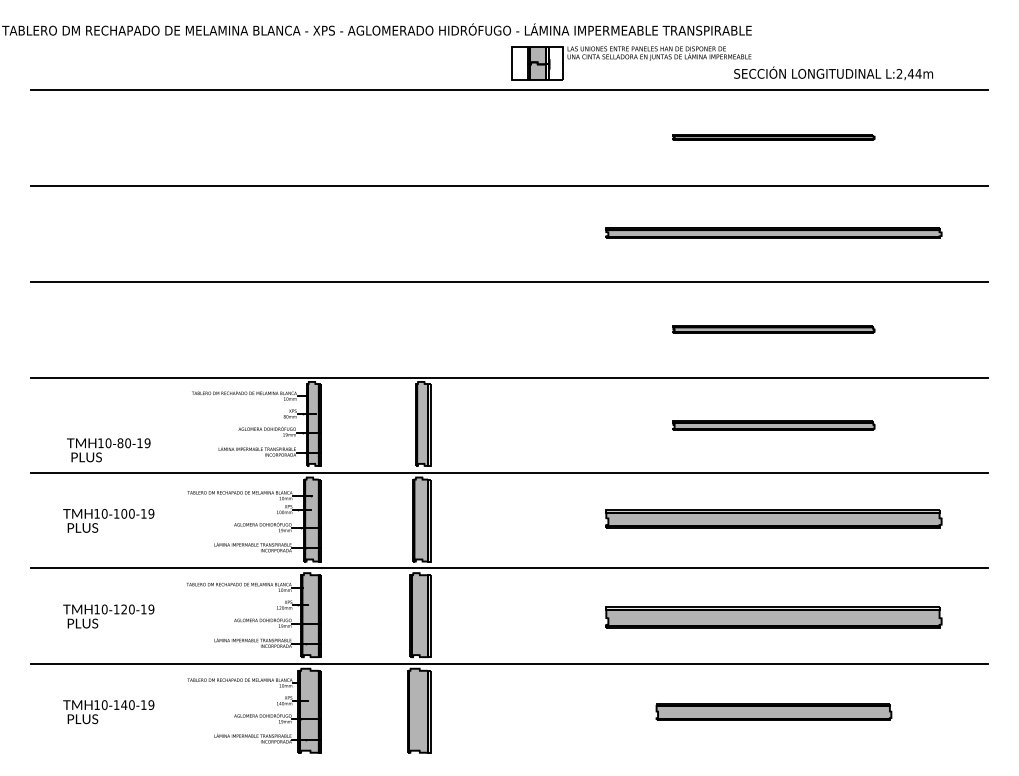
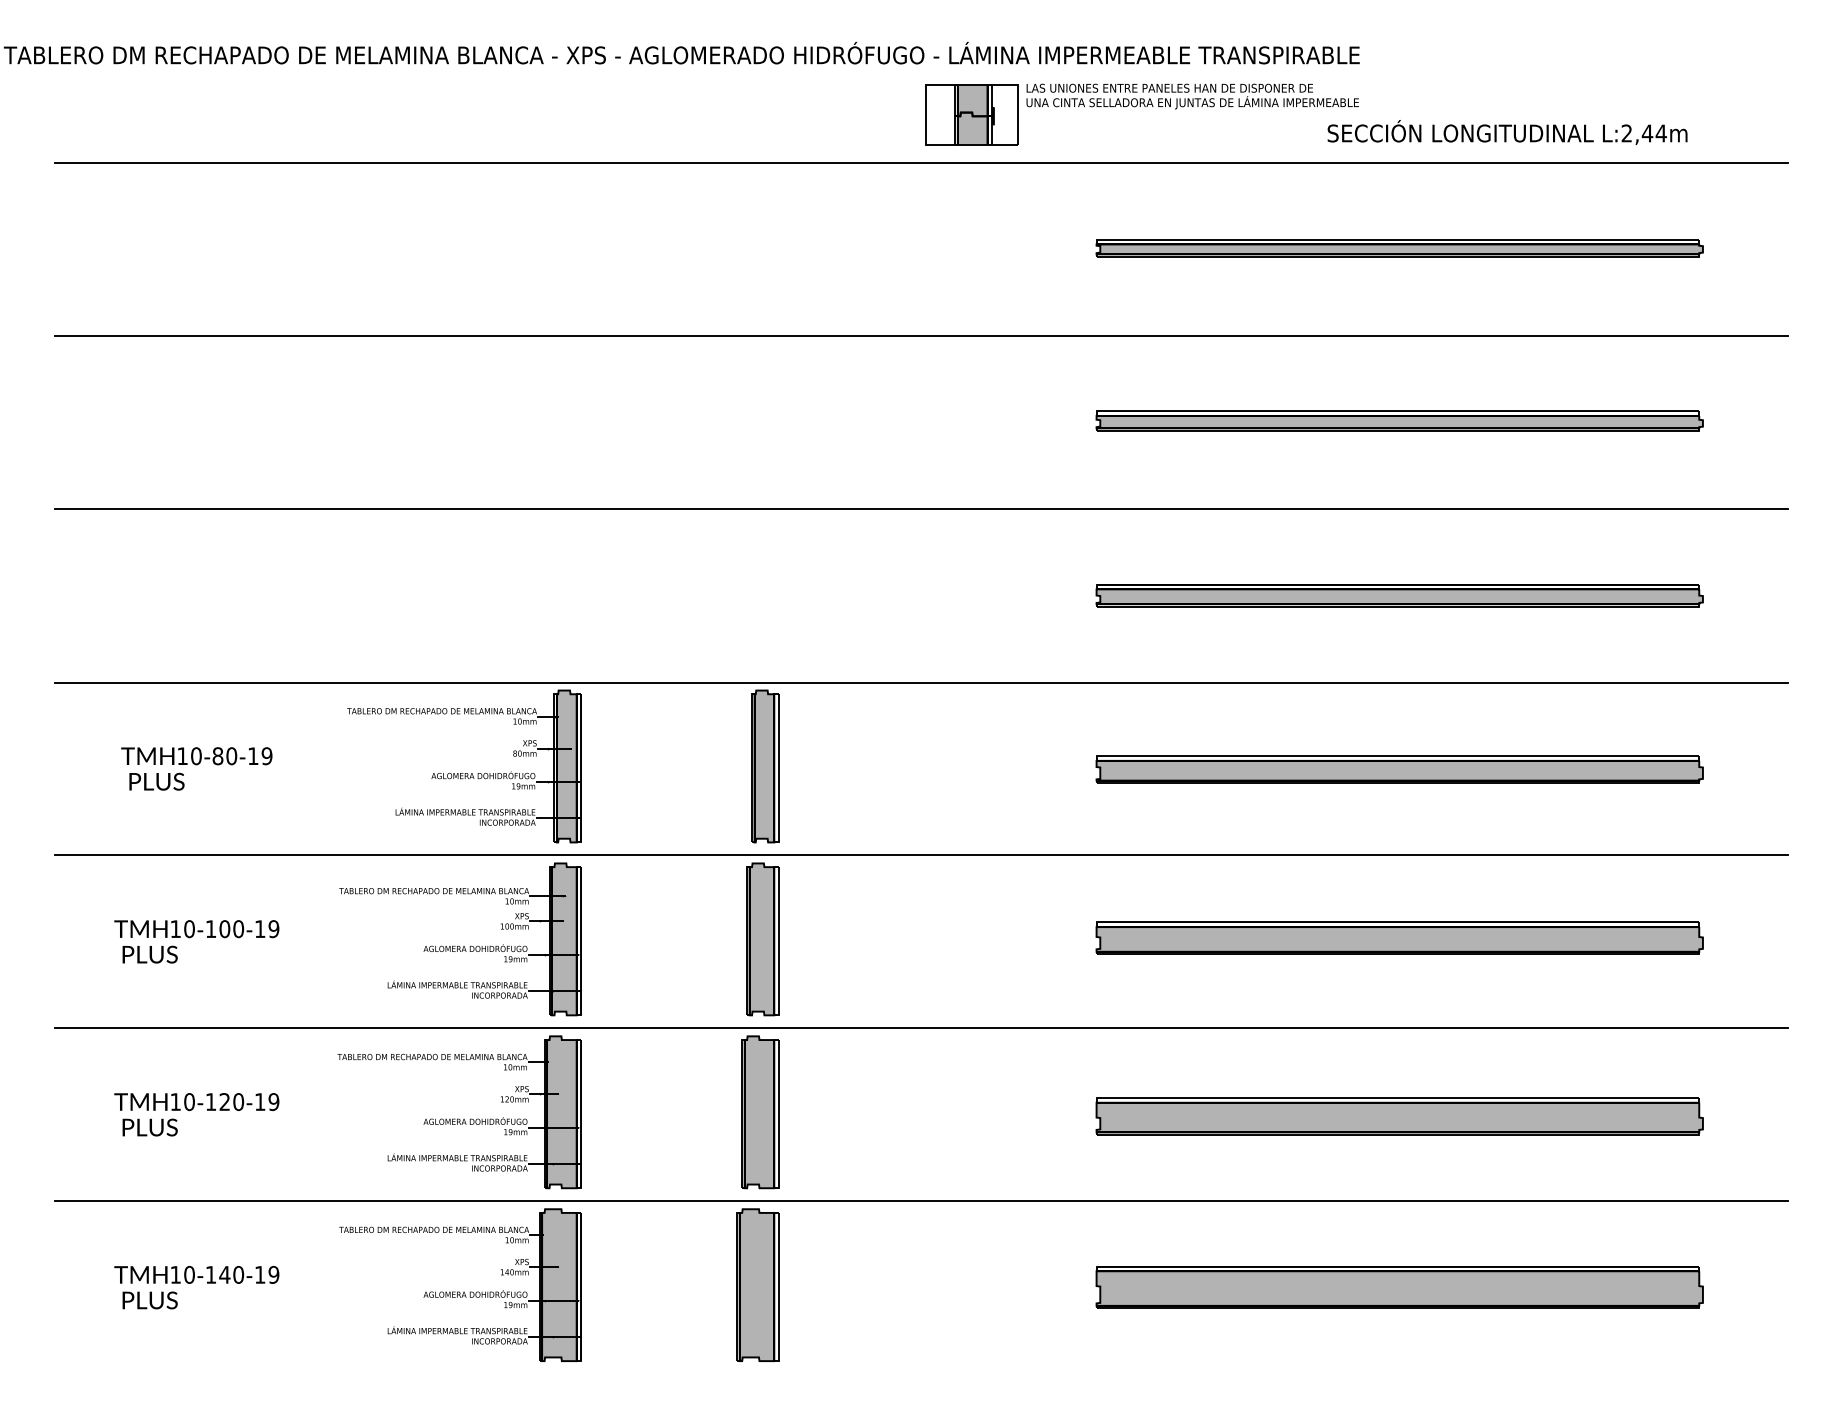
part: (773, 137) -> (1398, 248), size x1.67
part: (773, 329) -> (1398, 595), size x1.67
part: (773, 425) -> (1398, 769), size x1.67
text: (108, 450) -> (196, 769), moved
part: (773, 711) -> (1398, 1286), size x1.43

